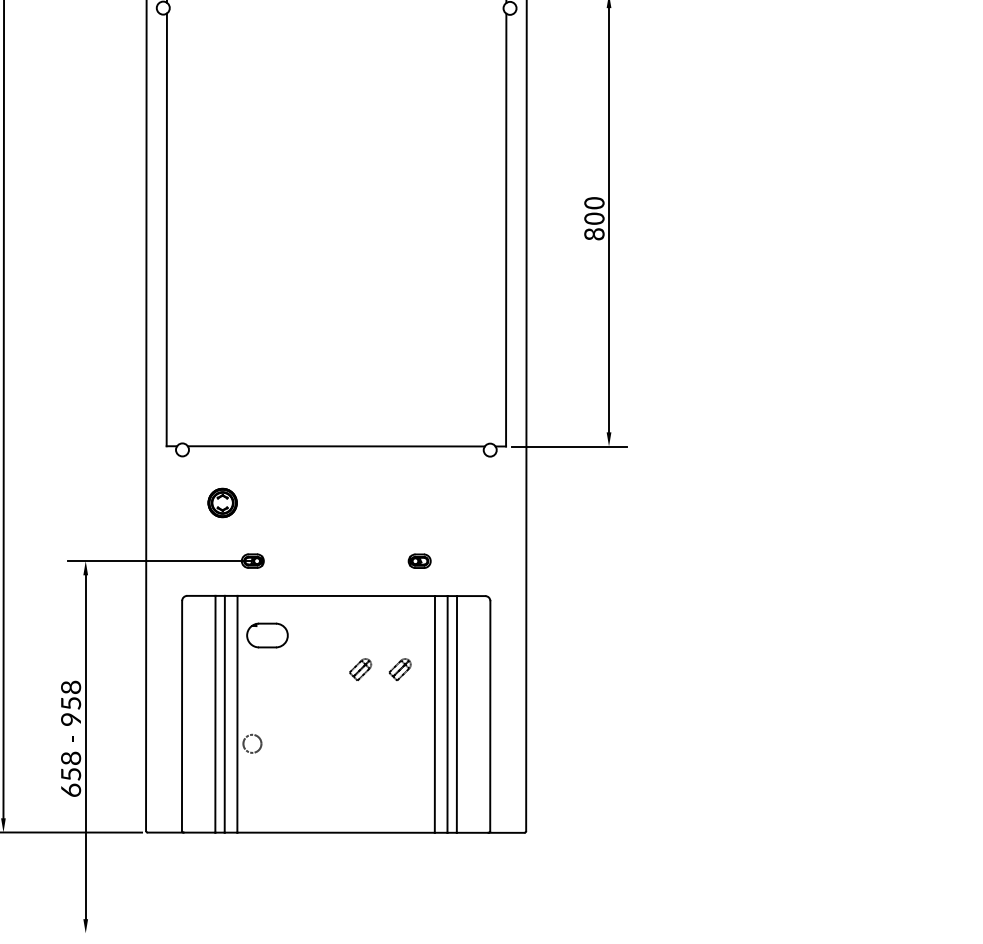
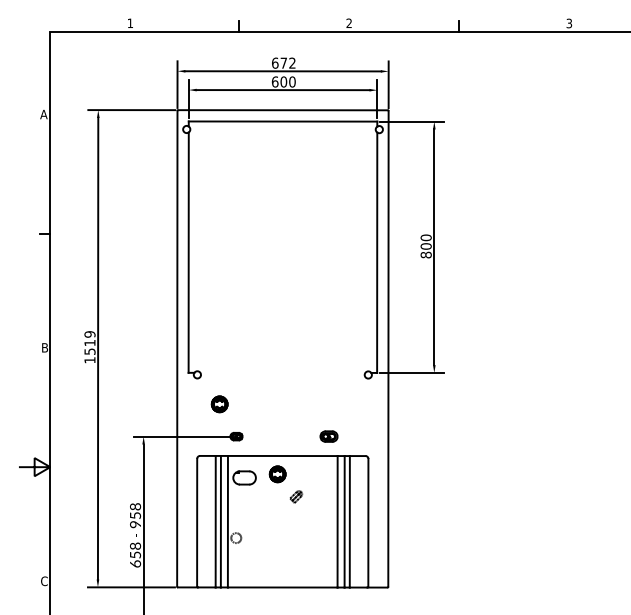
line: (335, 445) -> (282, 372), removed
part: (420, 560) -> (329, 436), size x1.4
part: (326, 629) -> (277, 474), added
part: (400, 668) -> (318, 496), removed

